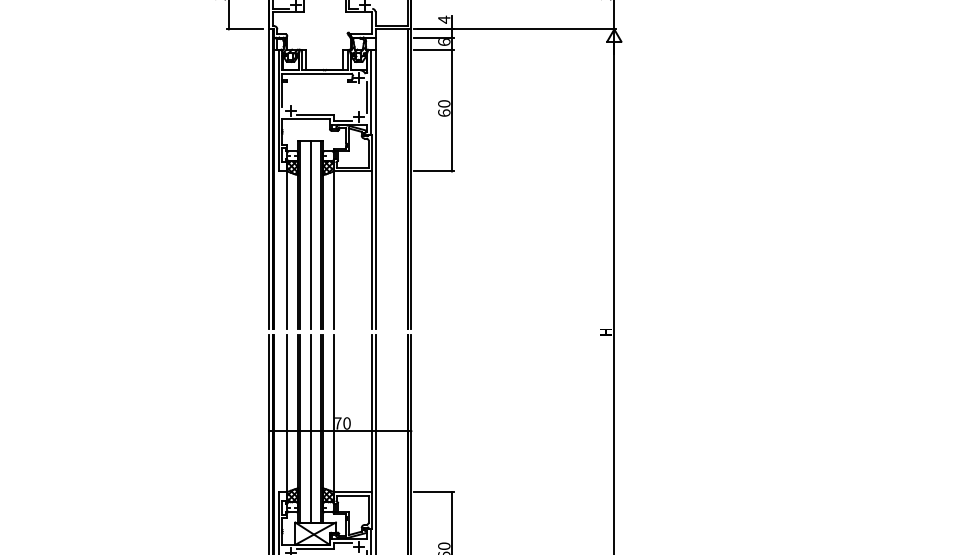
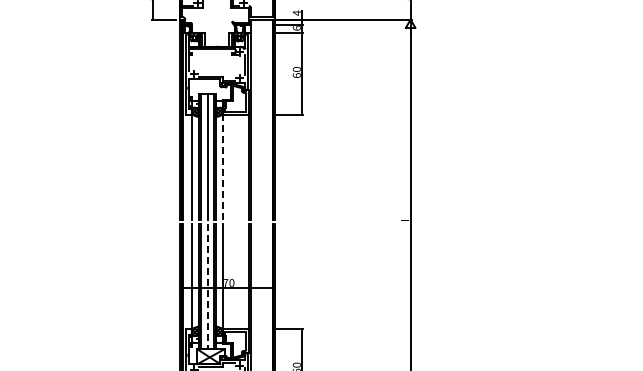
line: (334, 249) -> (223, 166), solid -> dashed
line: (310, 428) -> (207, 286), solid -> dashed

